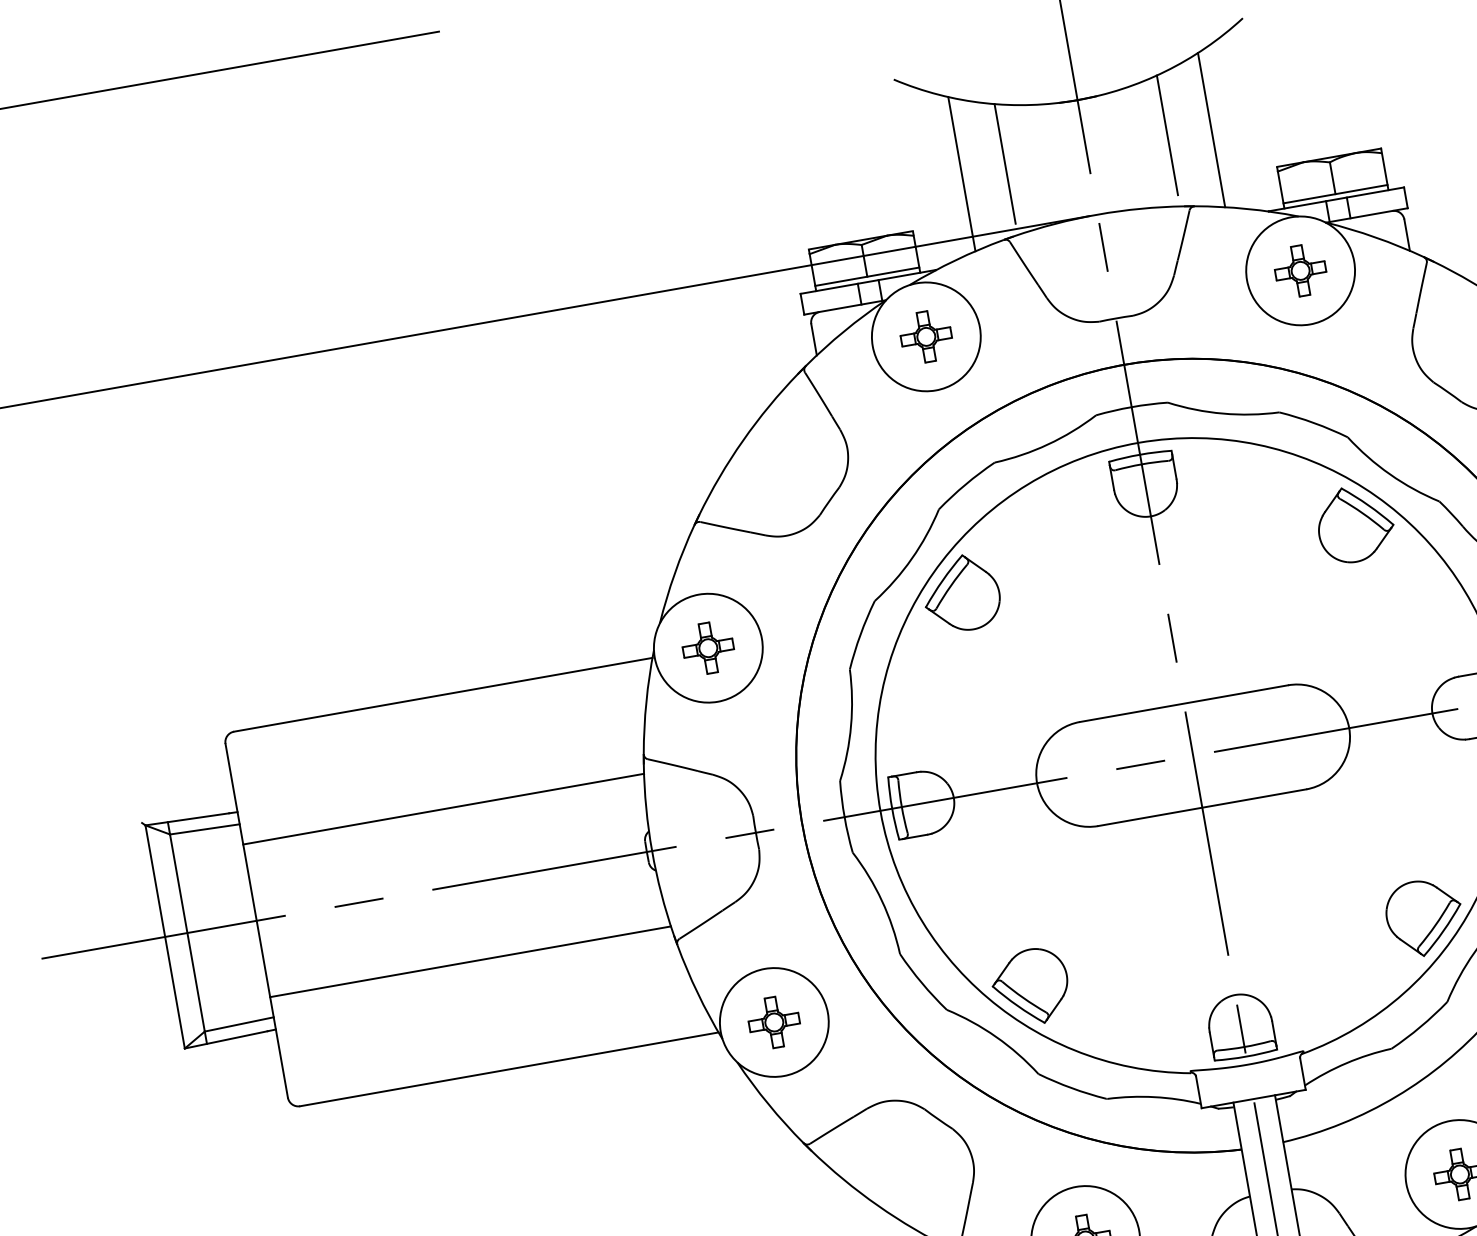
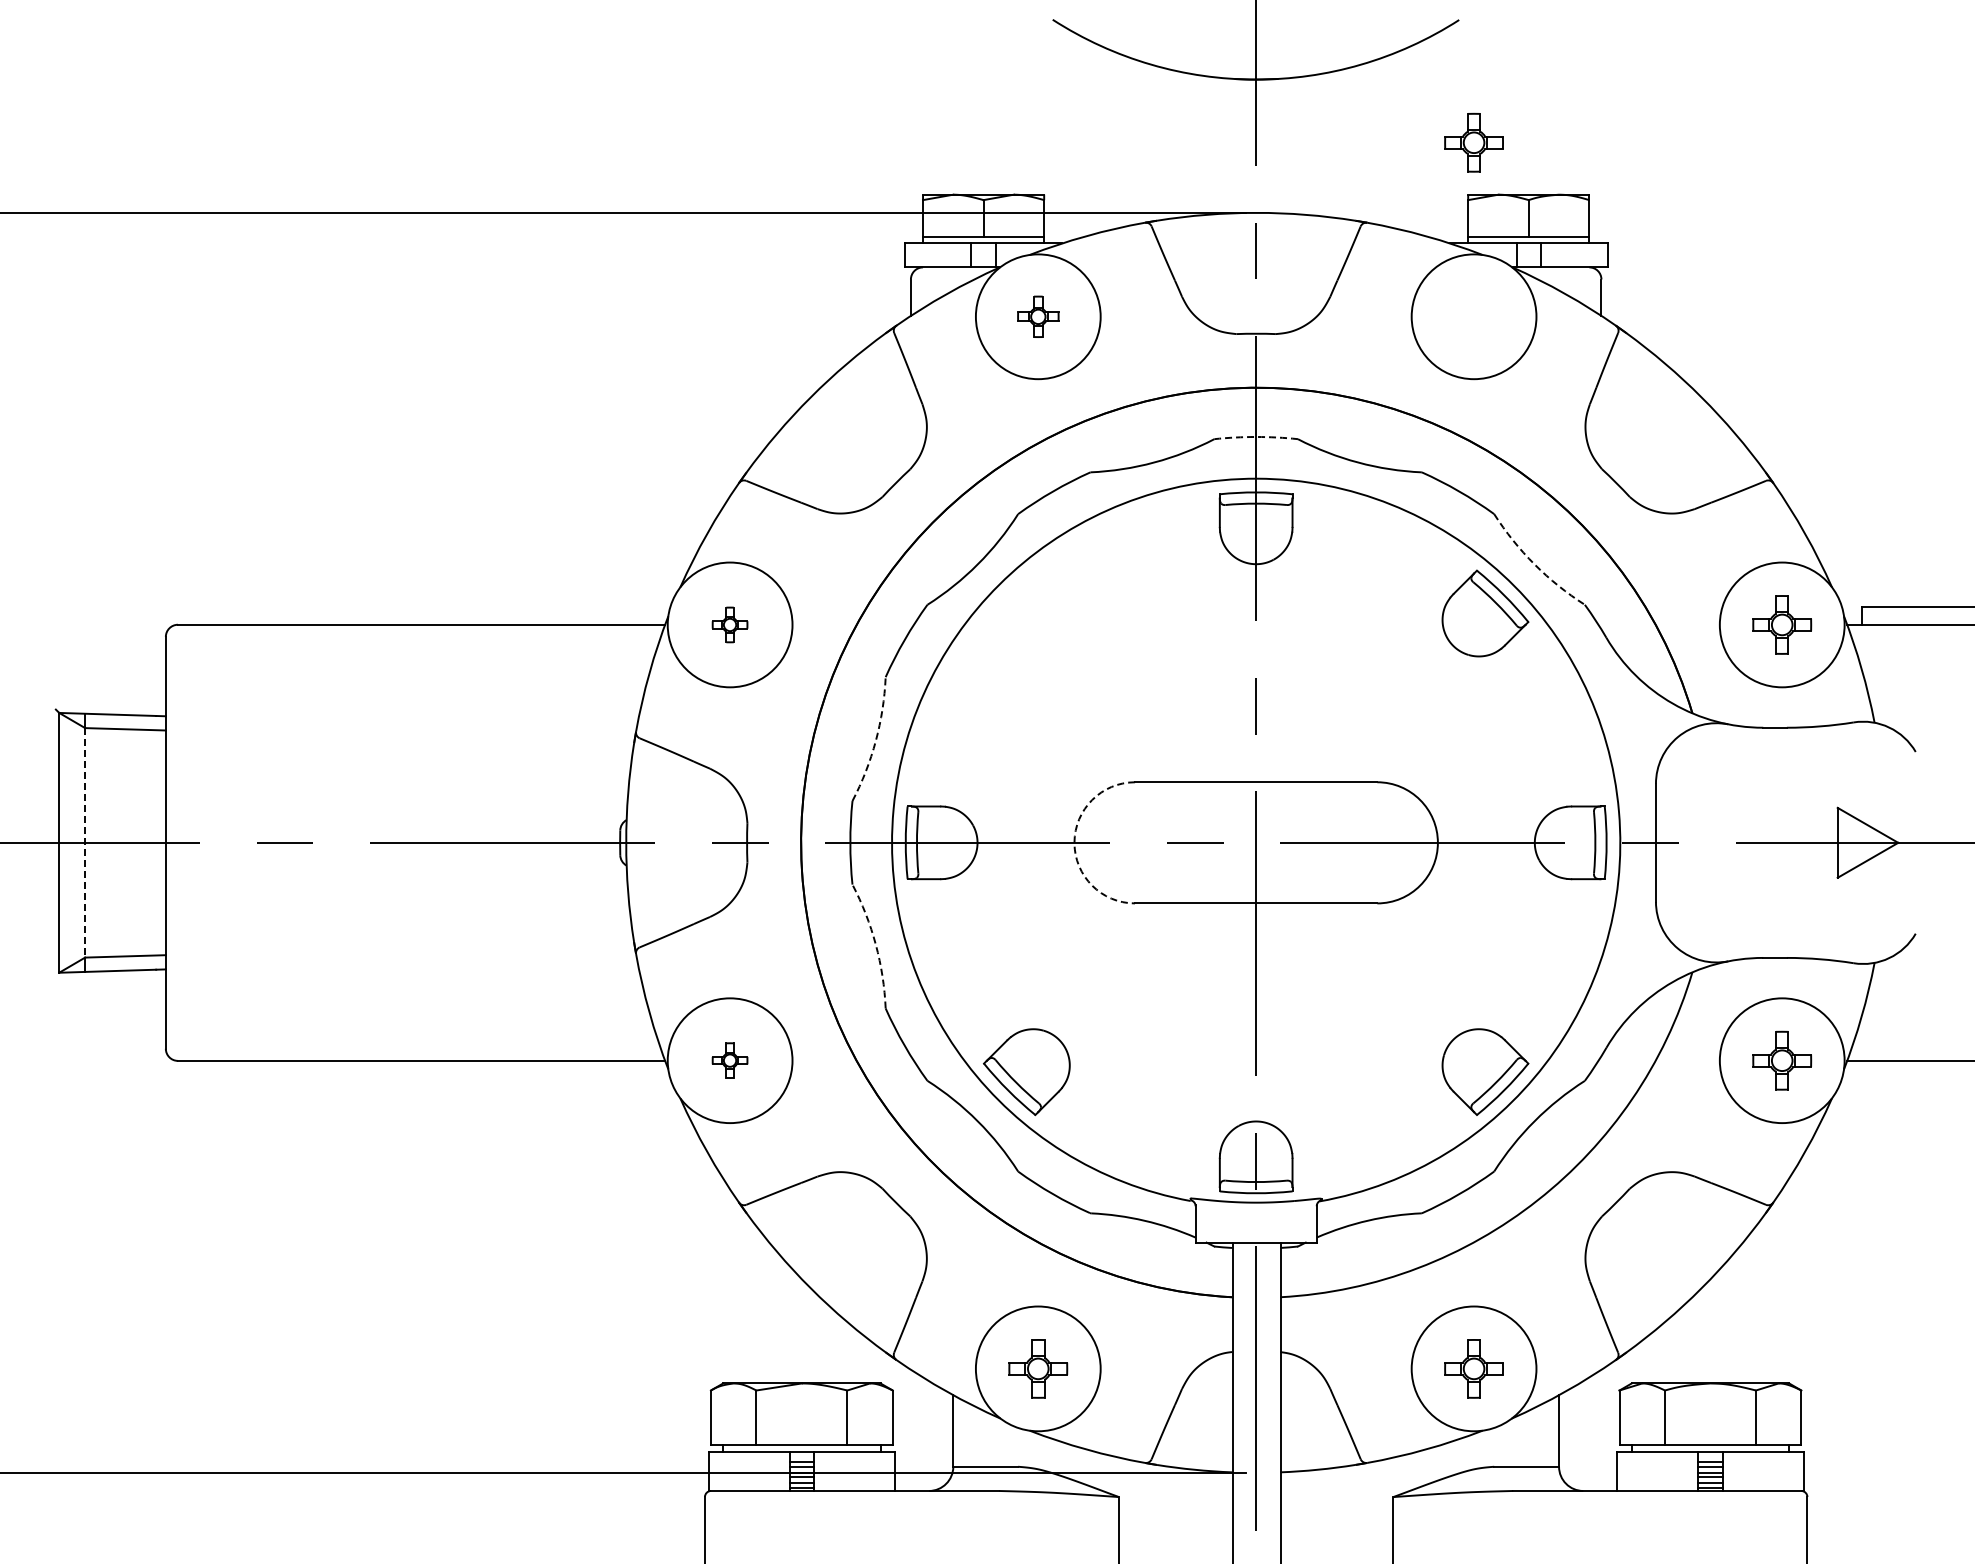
line: (1211, 129) -> (1401, 139), removed
line: (1167, 134) -> (1350, 136), removed
line: (1004, 163) -> (1161, 136), removed
line: (961, 173) -> (1110, 139), removed
part: (1300, 270) -> (1473, 142), moved
part: (926, 336) -> (1038, 316), size x0.7
arc: (1132, 407) -> (1256, 437), solid -> dashed
arc: (1390, 474) -> (1534, 564), solid -> dashed
part: (961, 593) -> (1026, 613), removed
part: (707, 647) -> (729, 624), size x0.6
arc: (850, 725) -> (875, 740), solid -> dashed
arc: (1037, 782) -> (1074, 842), solid -> dashed
line: (442, 808) -> (398, 753), removed
arc: (881, 900) -> (875, 944), solid -> dashed
line: (187, 932) -> (85, 842), solid -> dashed
line: (469, 961) -> (398, 931), removed
part: (773, 1022) -> (729, 1060), size x0.6

